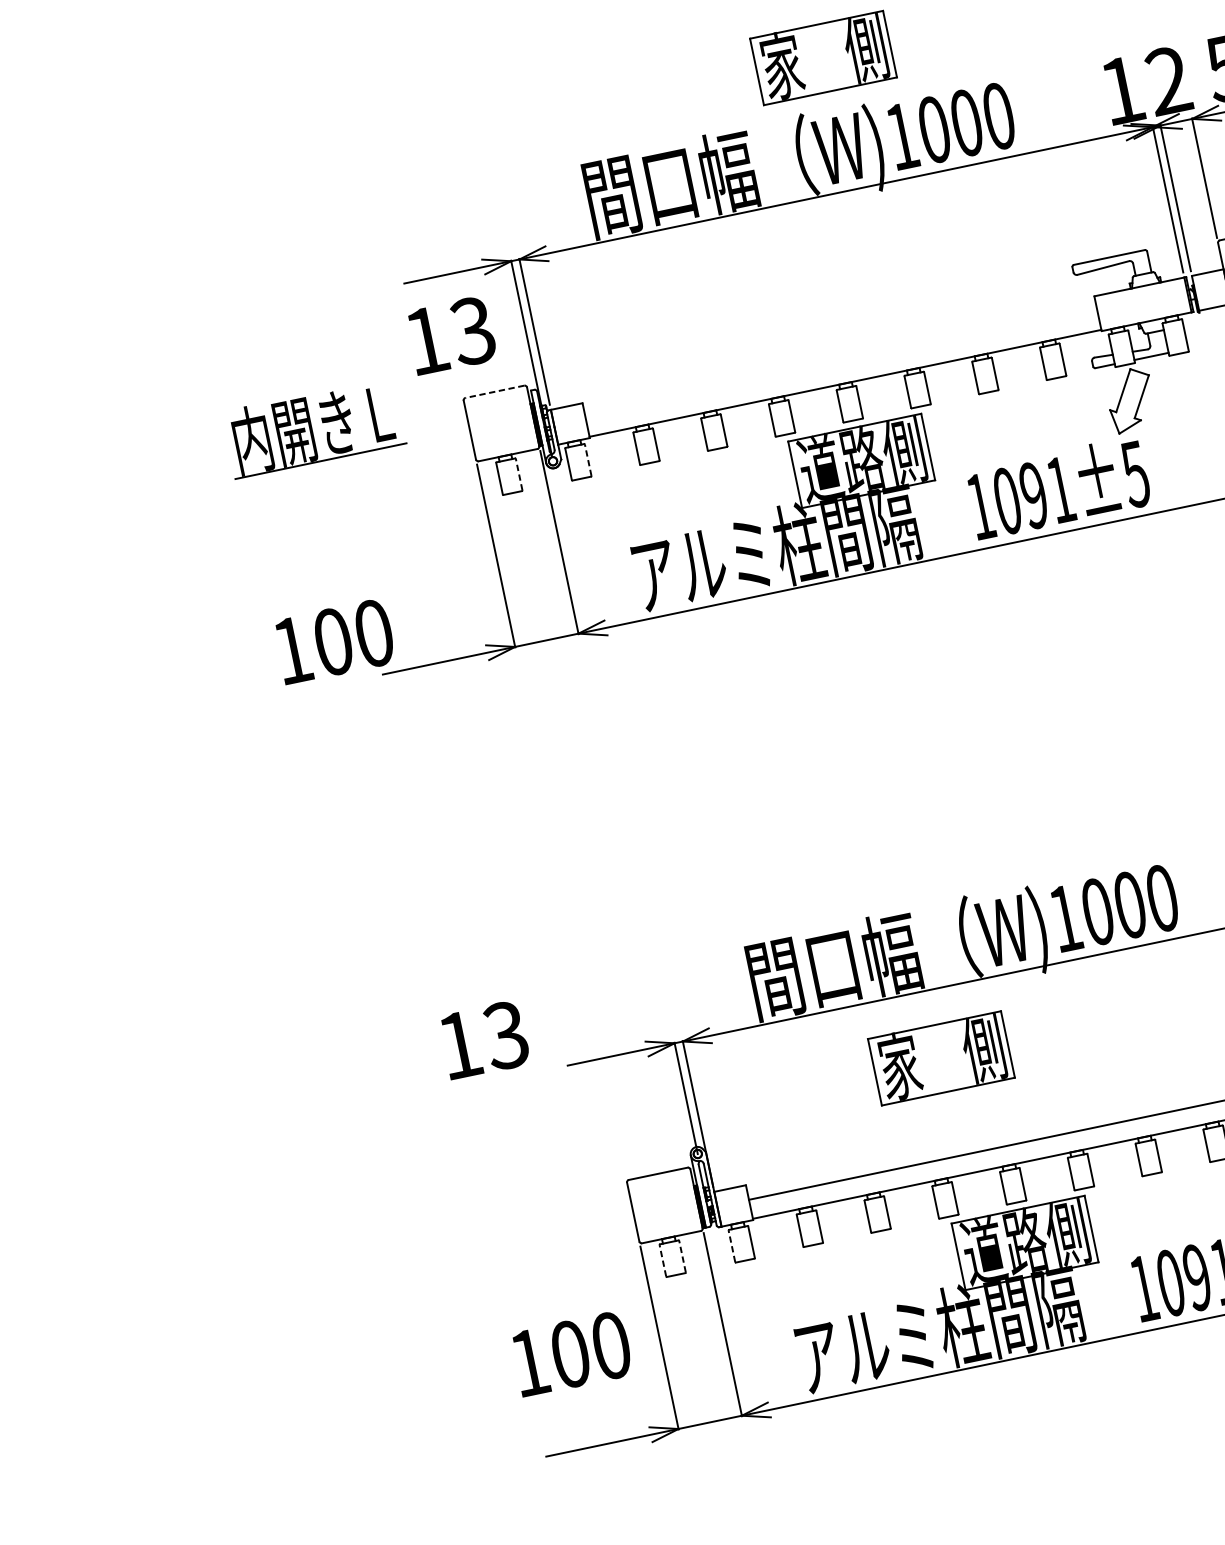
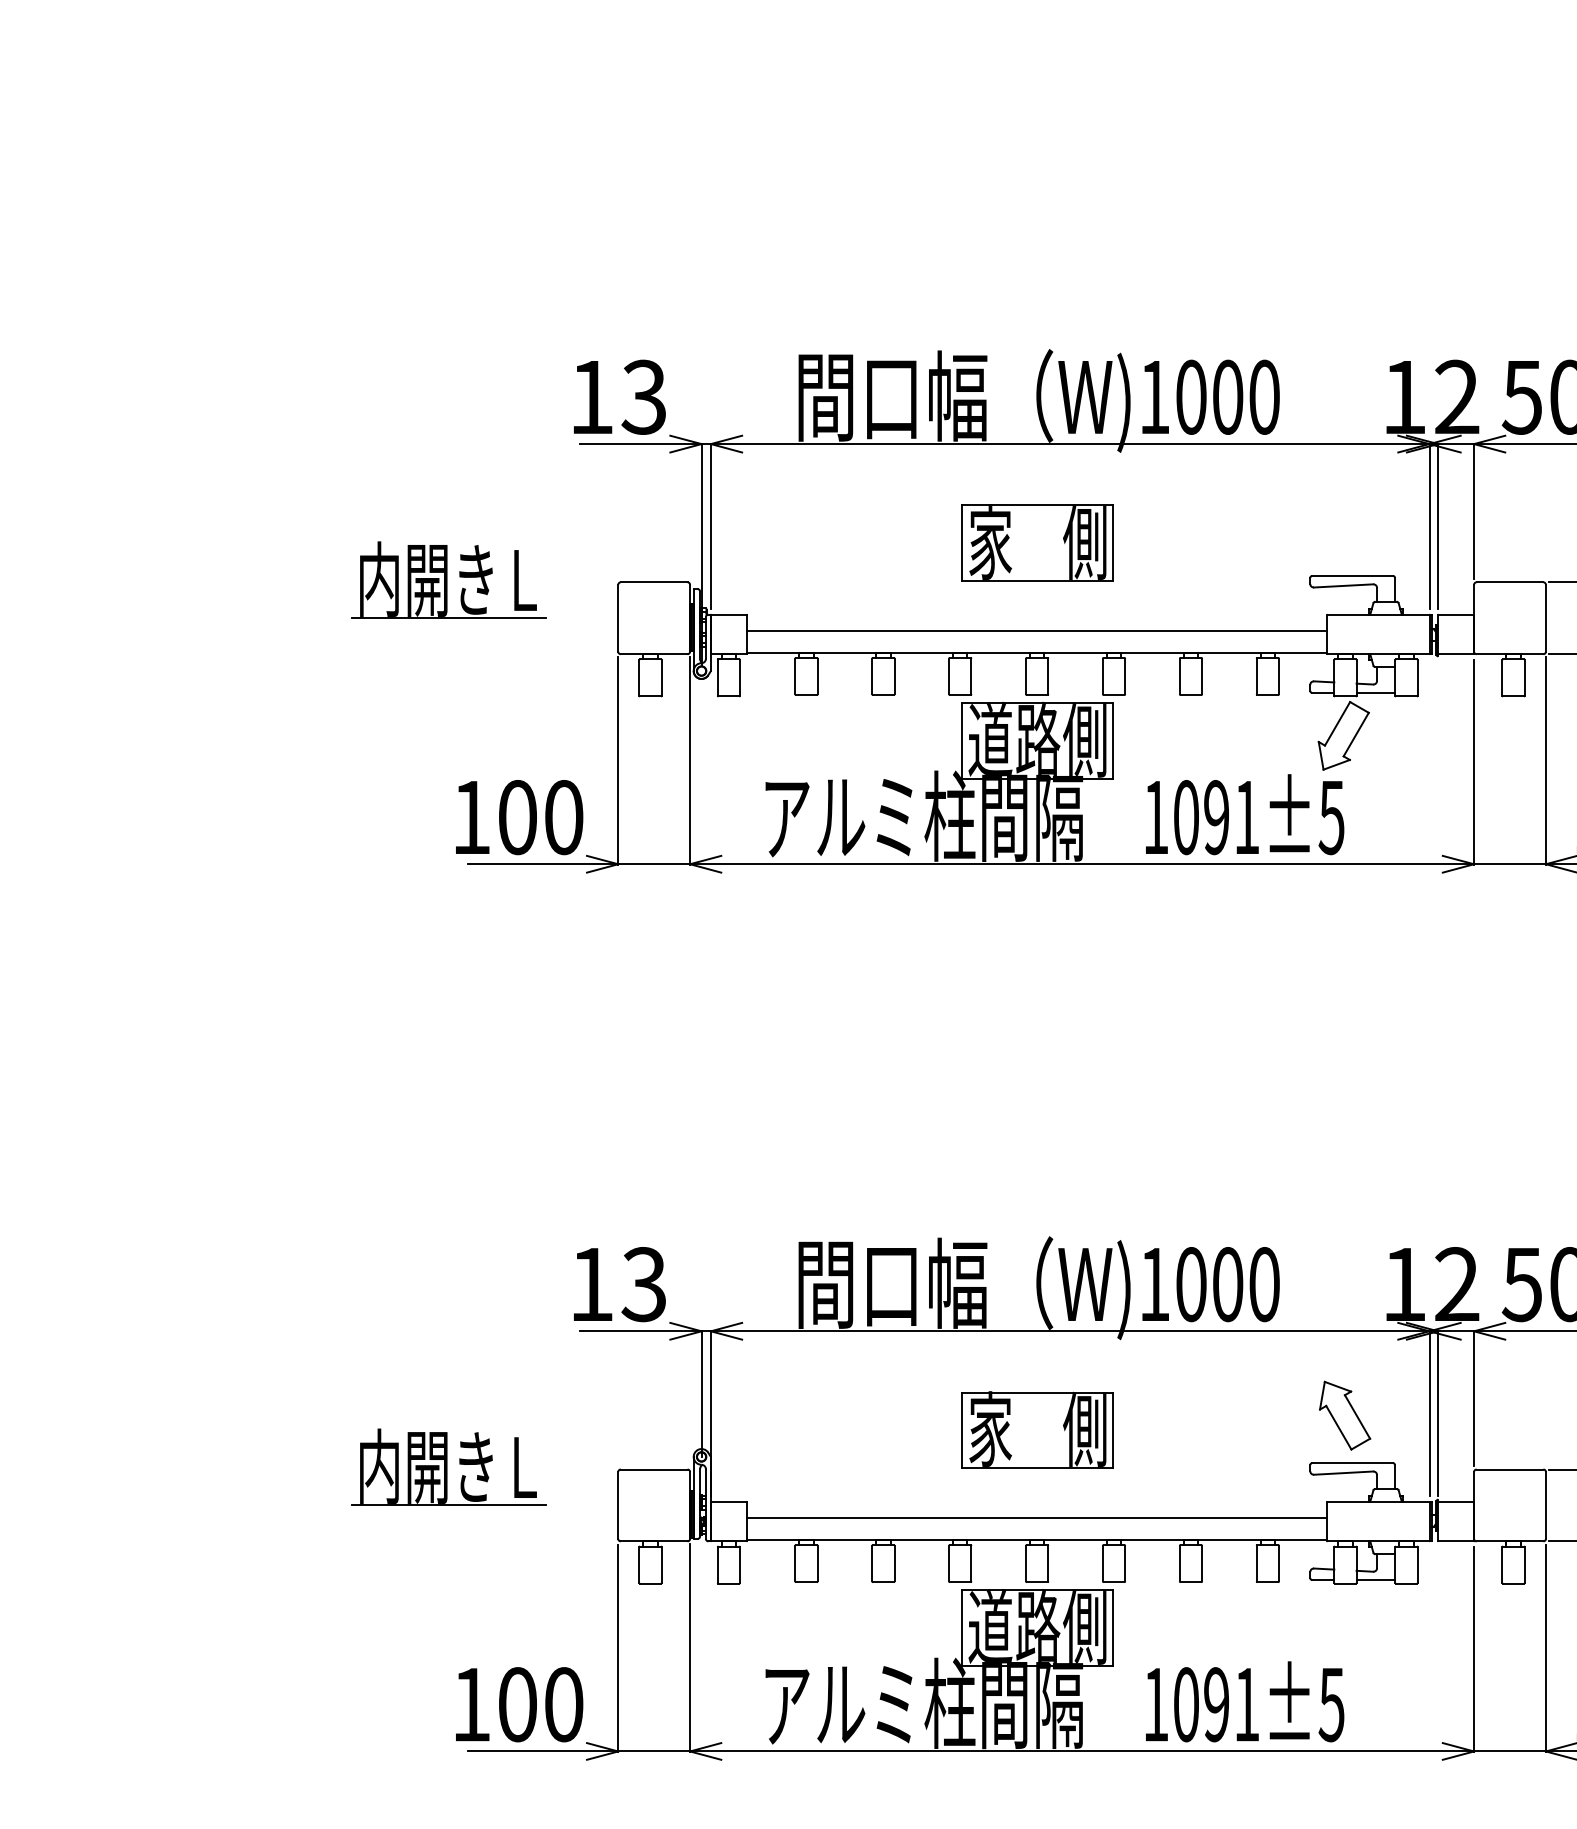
part: (823, 57) -> (1037, 542), moved
text: (451, 334) -> (619, 396), moved
line: (840, 364) -> (1036, 631), added
line: (494, 392) -> (653, 582), dashed -> solid
line: (588, 459) -> (740, 677), dashed -> solid
line: (518, 474) -> (661, 677), dashed -> solid
text: (334, 641) -> (519, 817), moved
text: (484, 1039) -> (619, 1284), moved
part: (941, 1057) -> (1037, 1429), moved
part: (476, 1209) -> (448, 1466), added
line: (731, 1246) -> (717, 1565), dashed -> solid
line: (682, 1257) -> (661, 1565), dashed -> solid
line: (663, 1261) -> (639, 1565), dashed -> solid
text: (571, 1353) -> (519, 1704), moved

